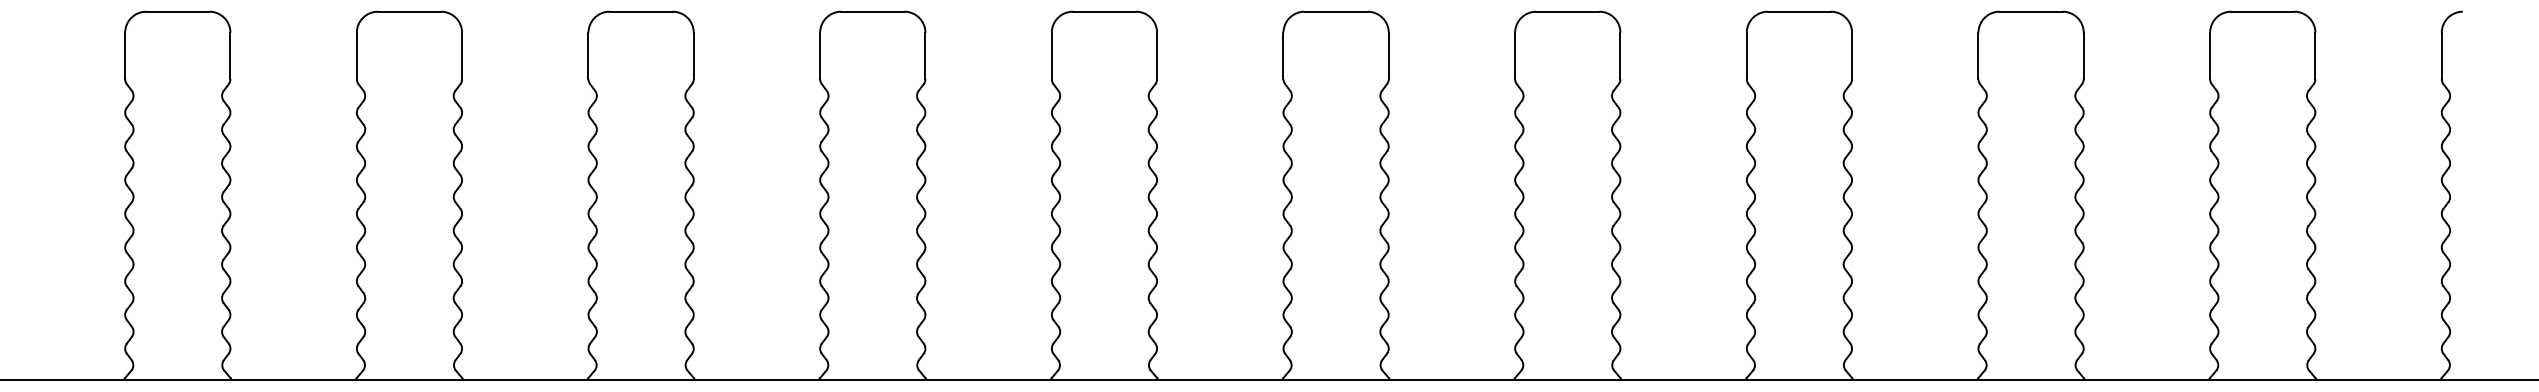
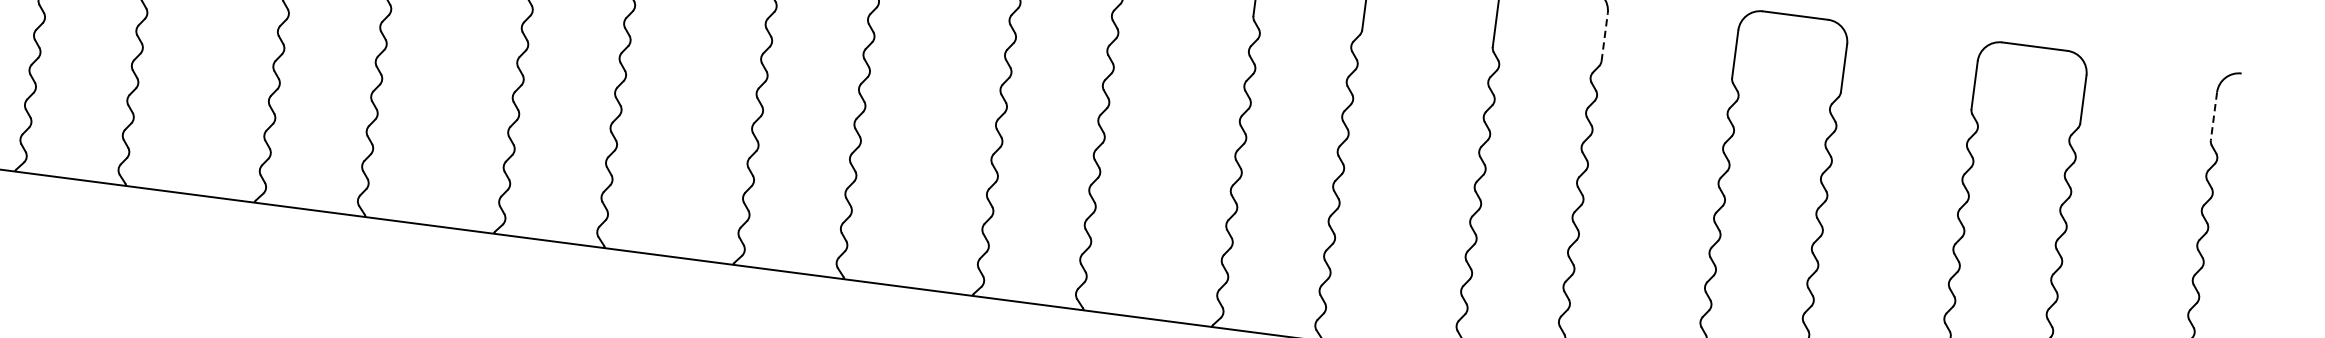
line: (1852, 55) -> (1605, 36), solid -> dashed
line: (2441, 56) -> (2213, 116), solid -> dashed

